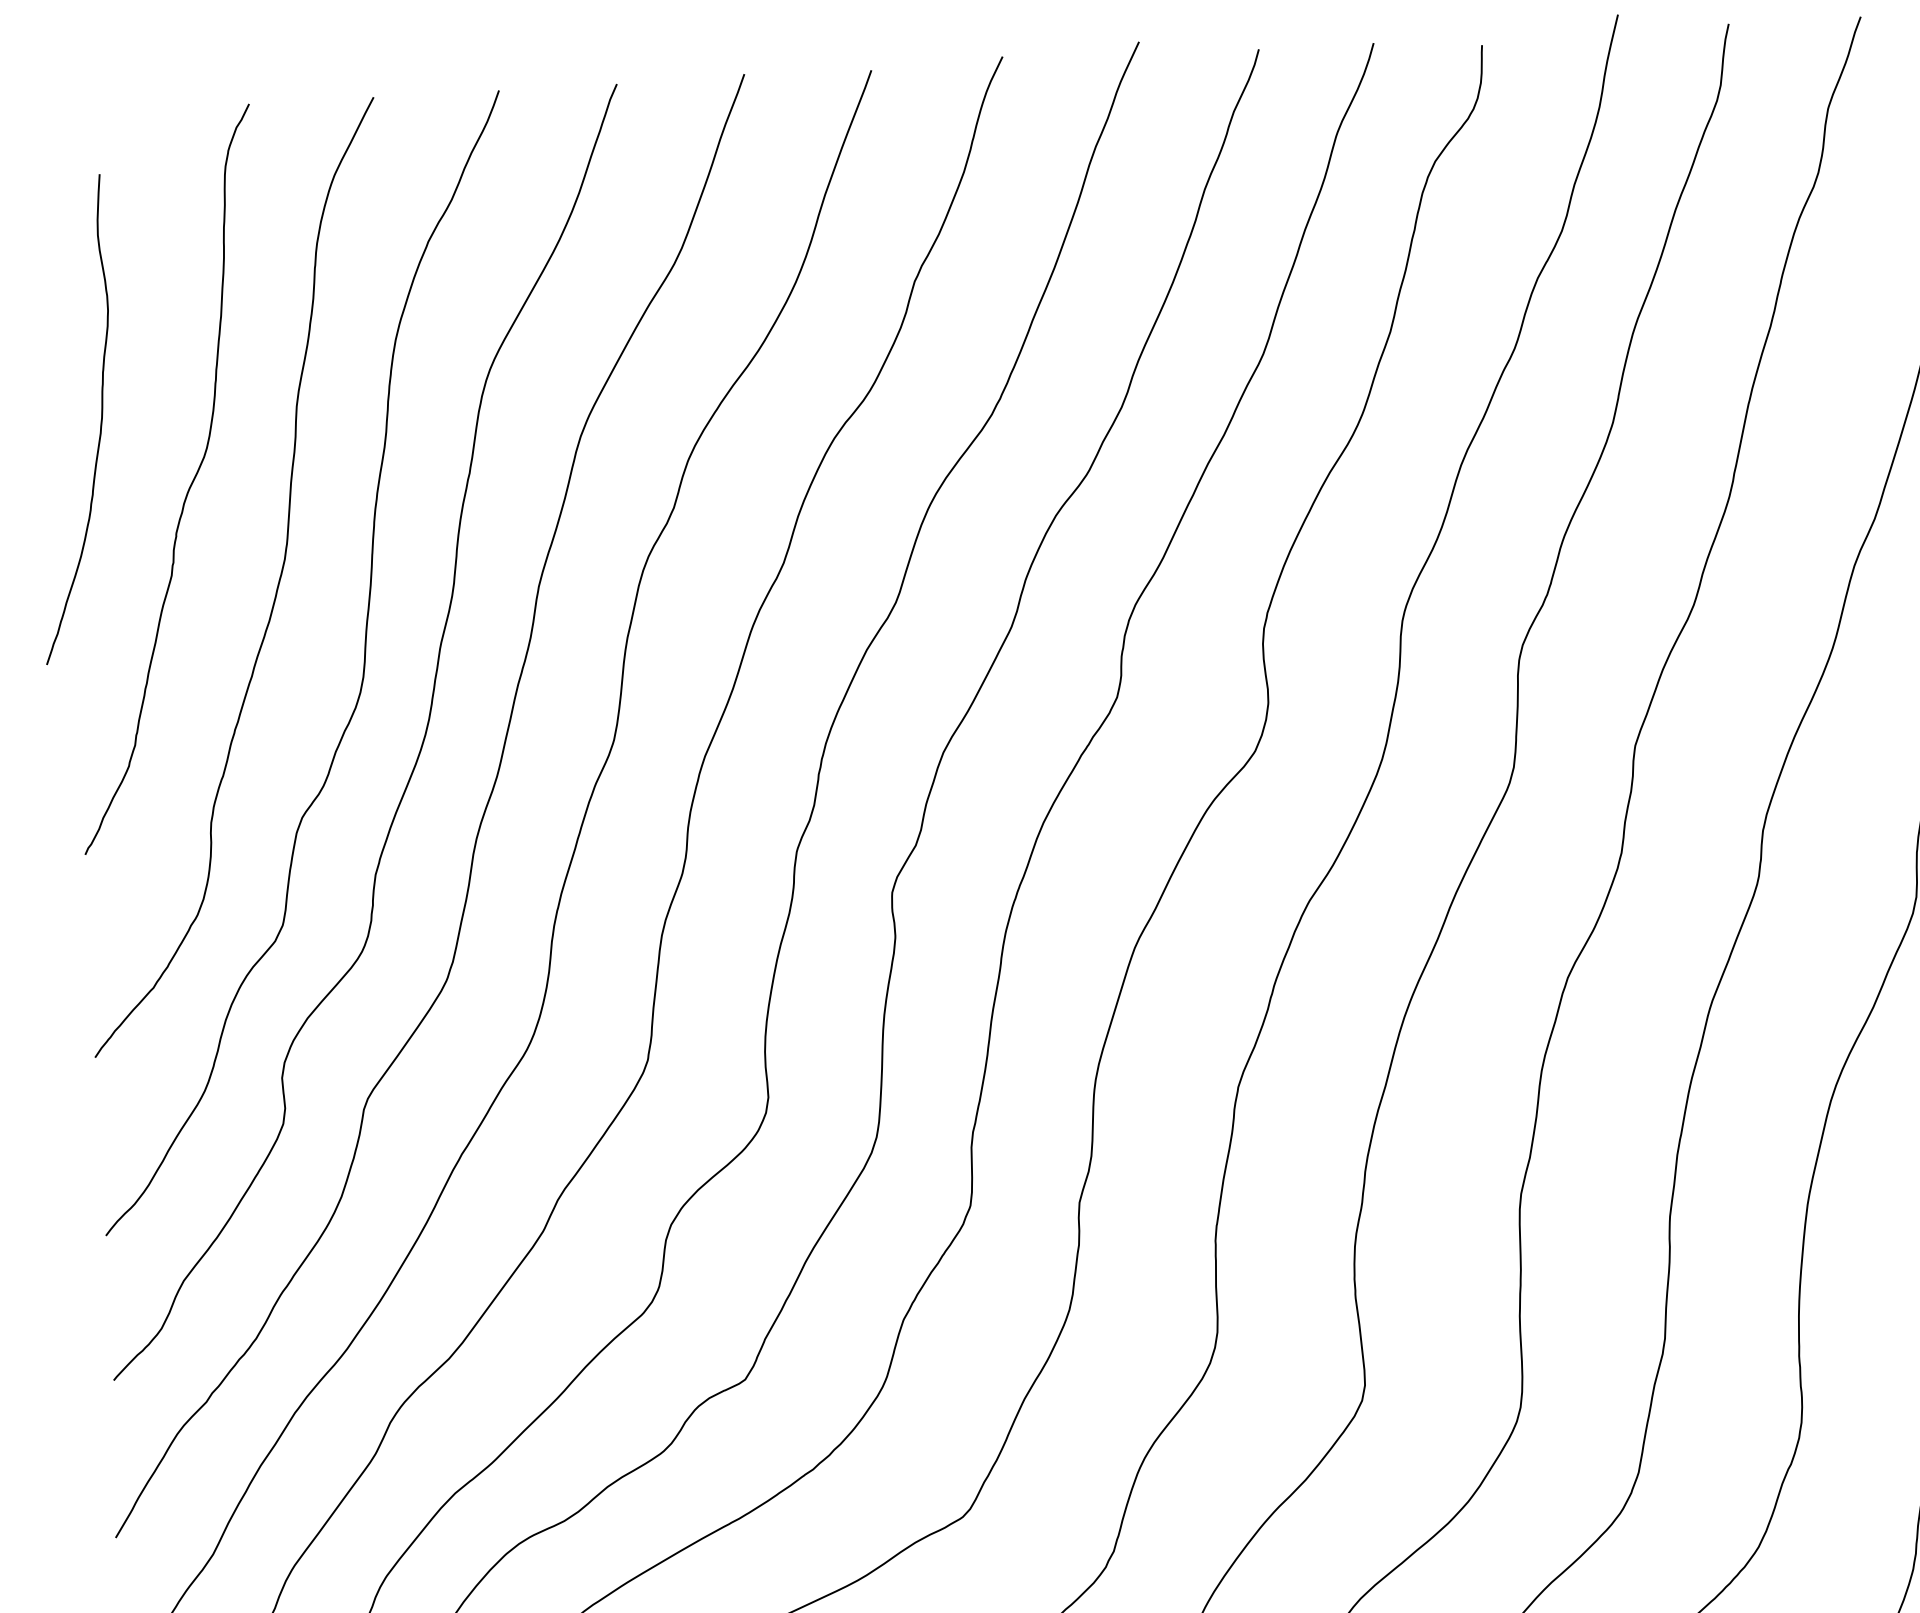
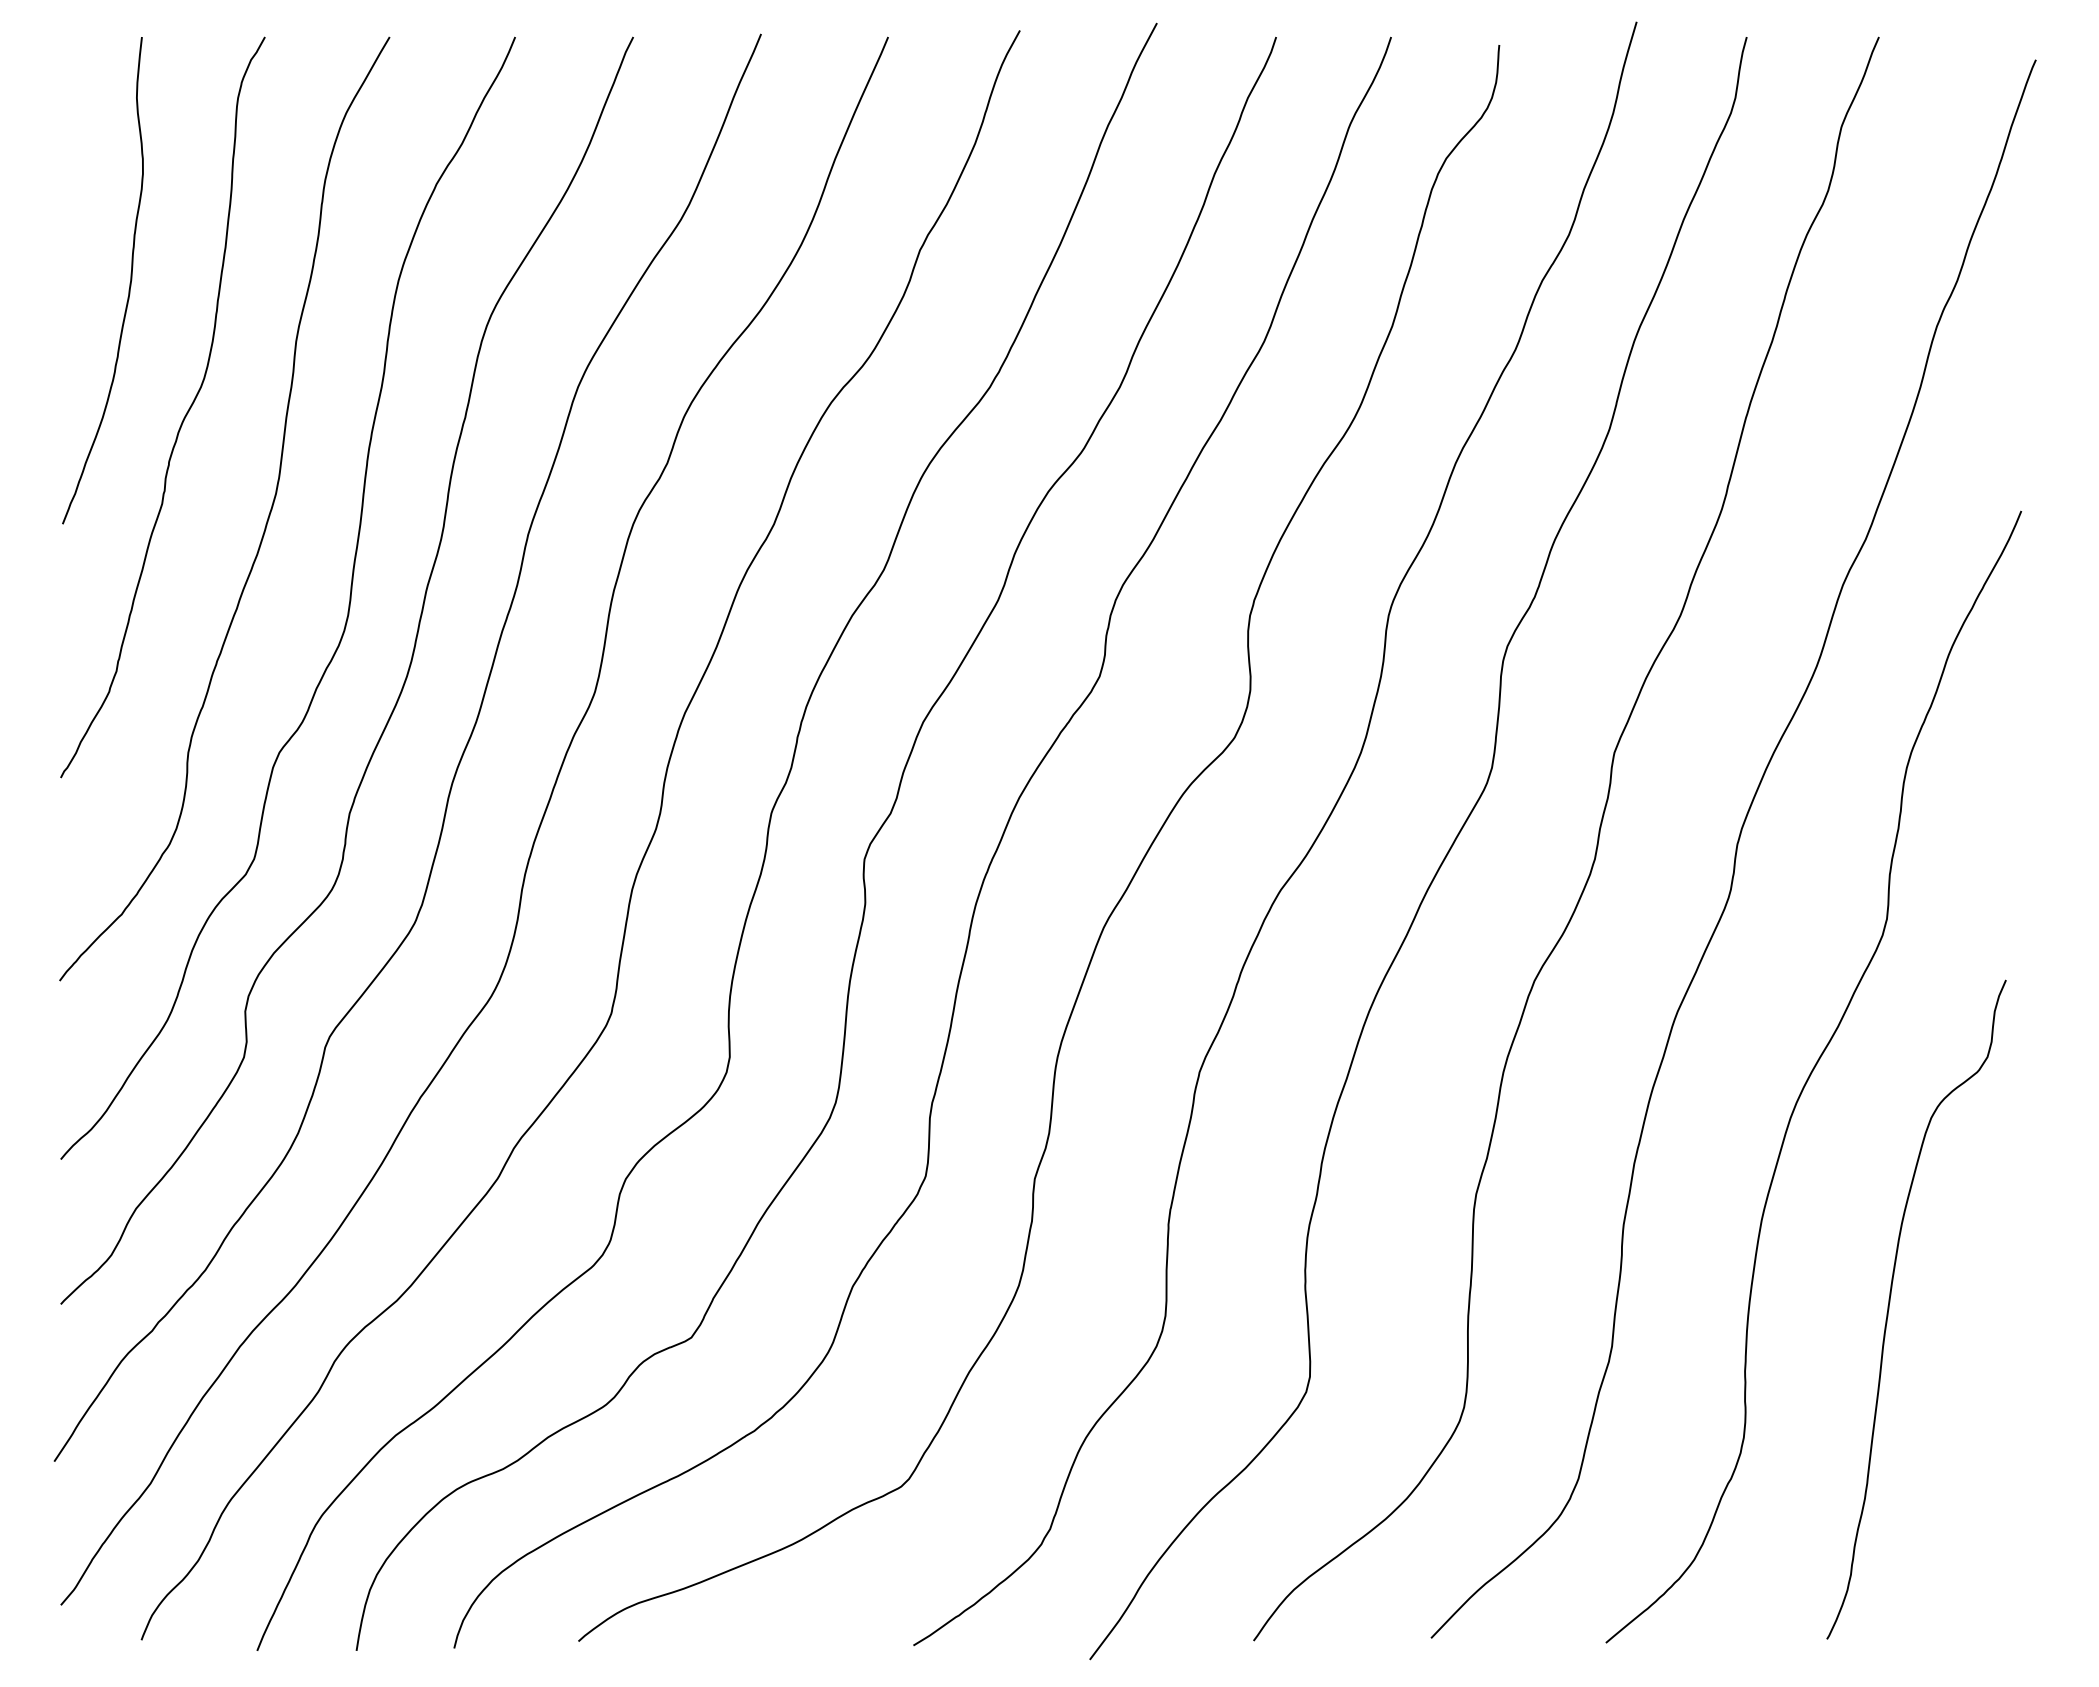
curve: (100, 420) -> (129, 283), moved

